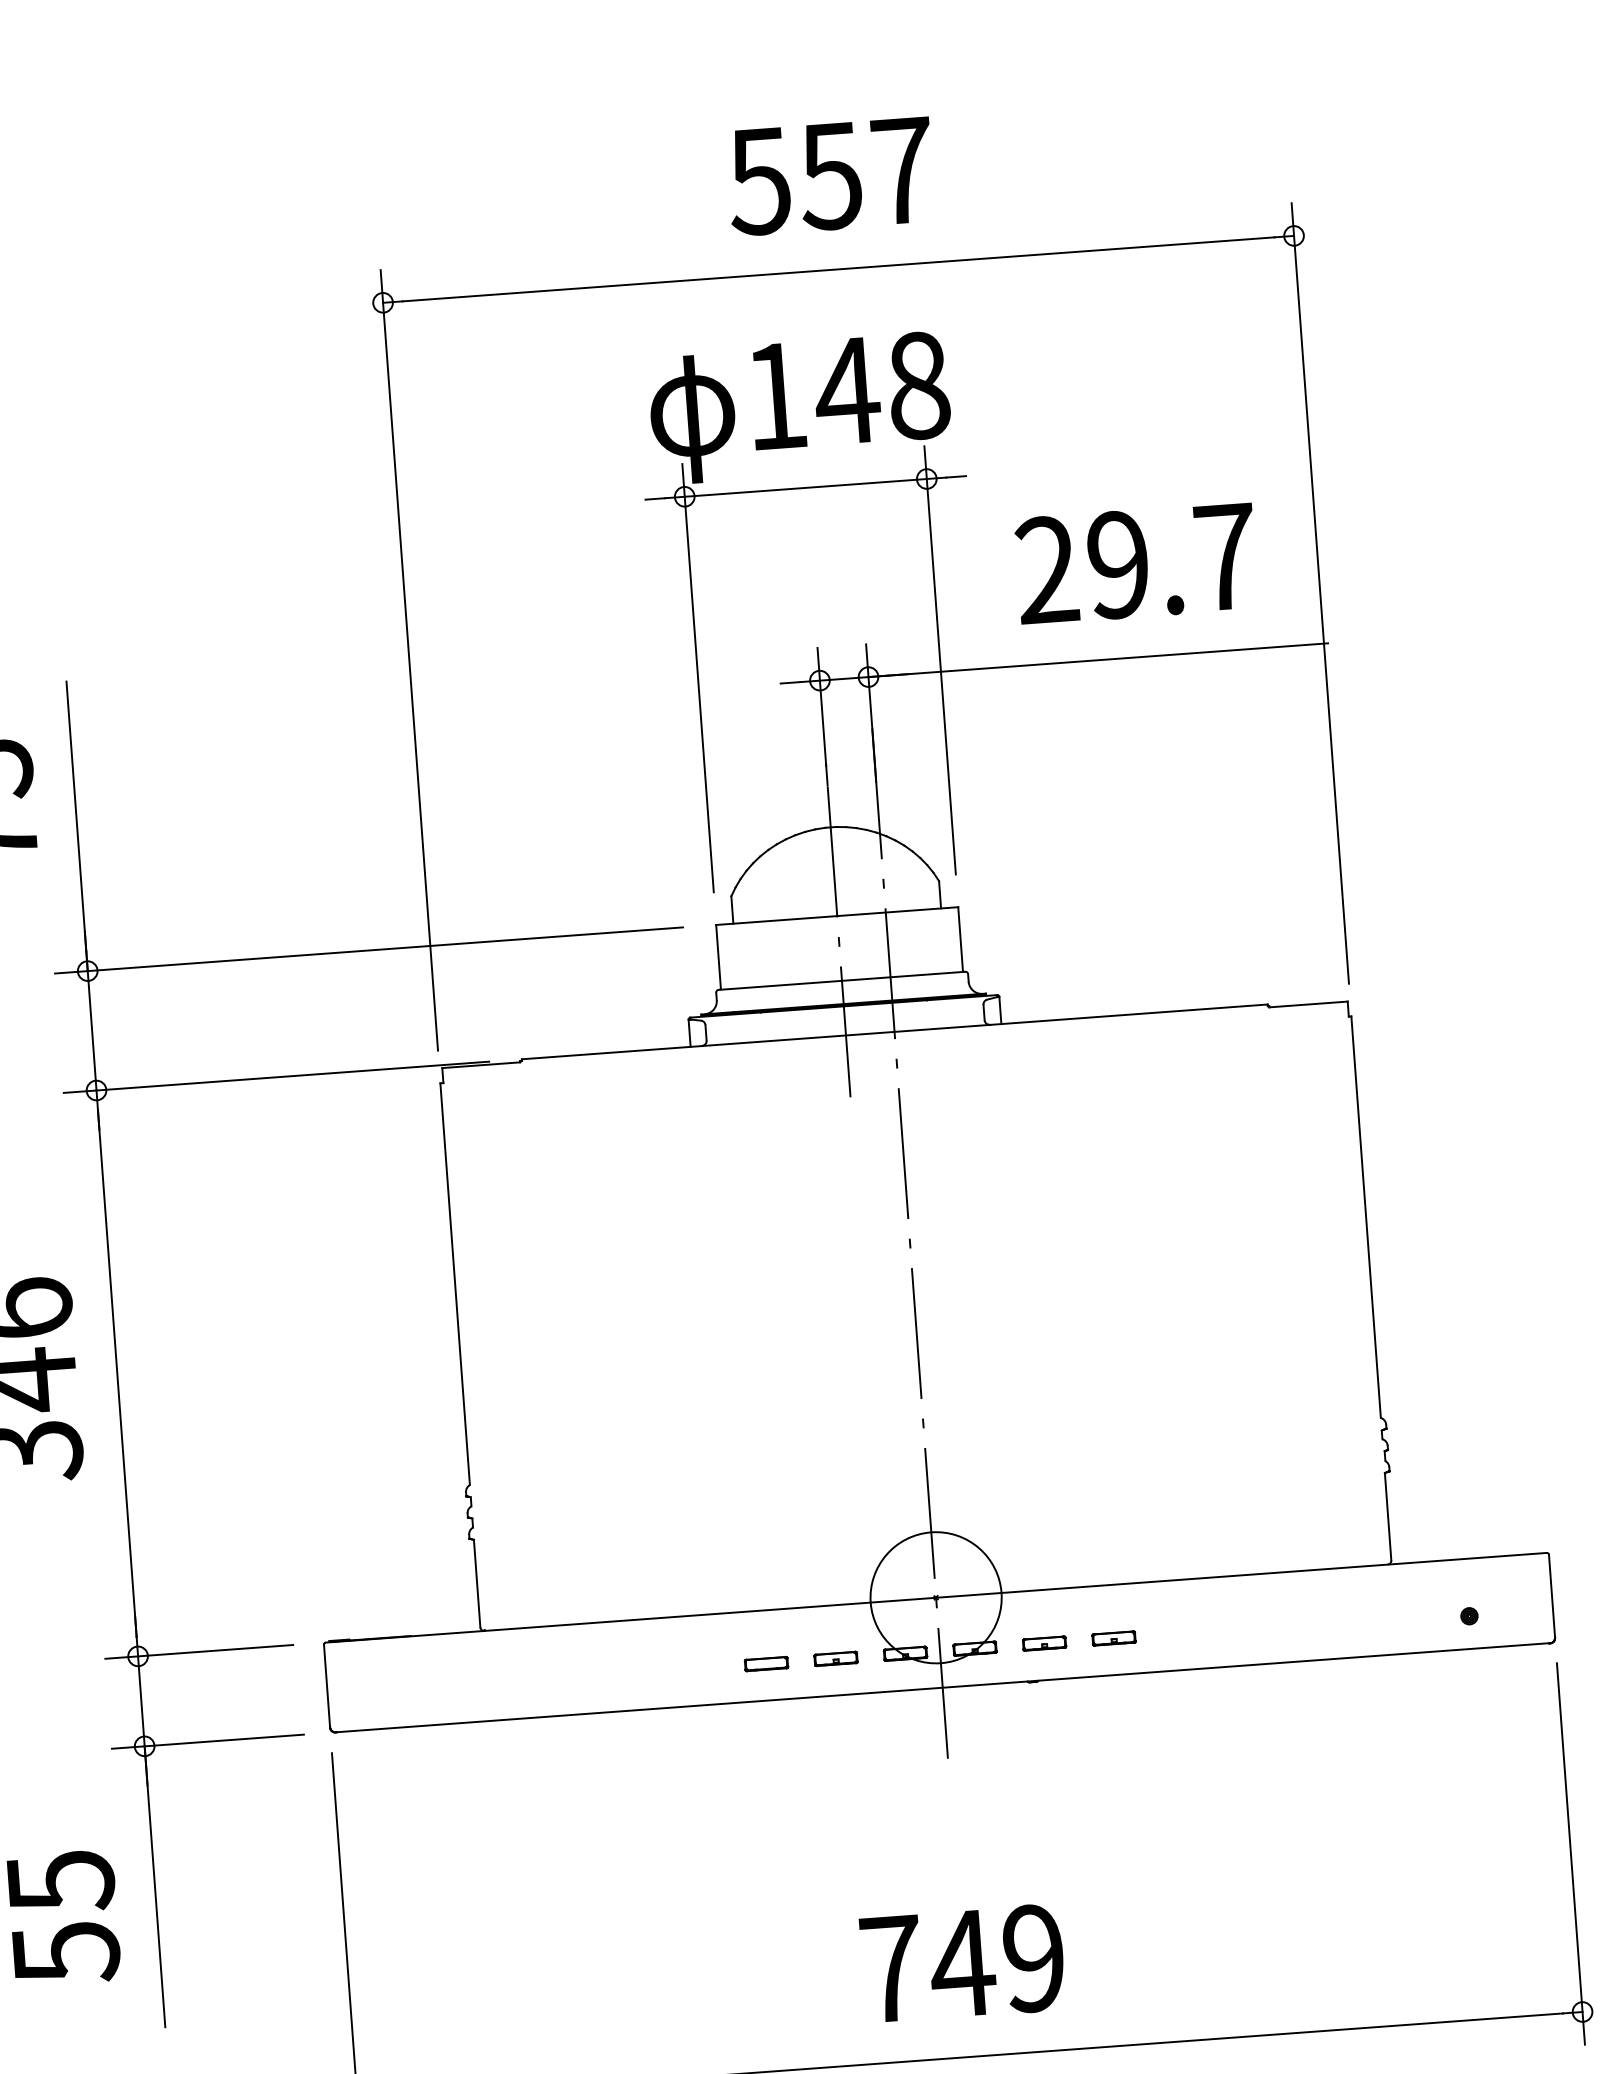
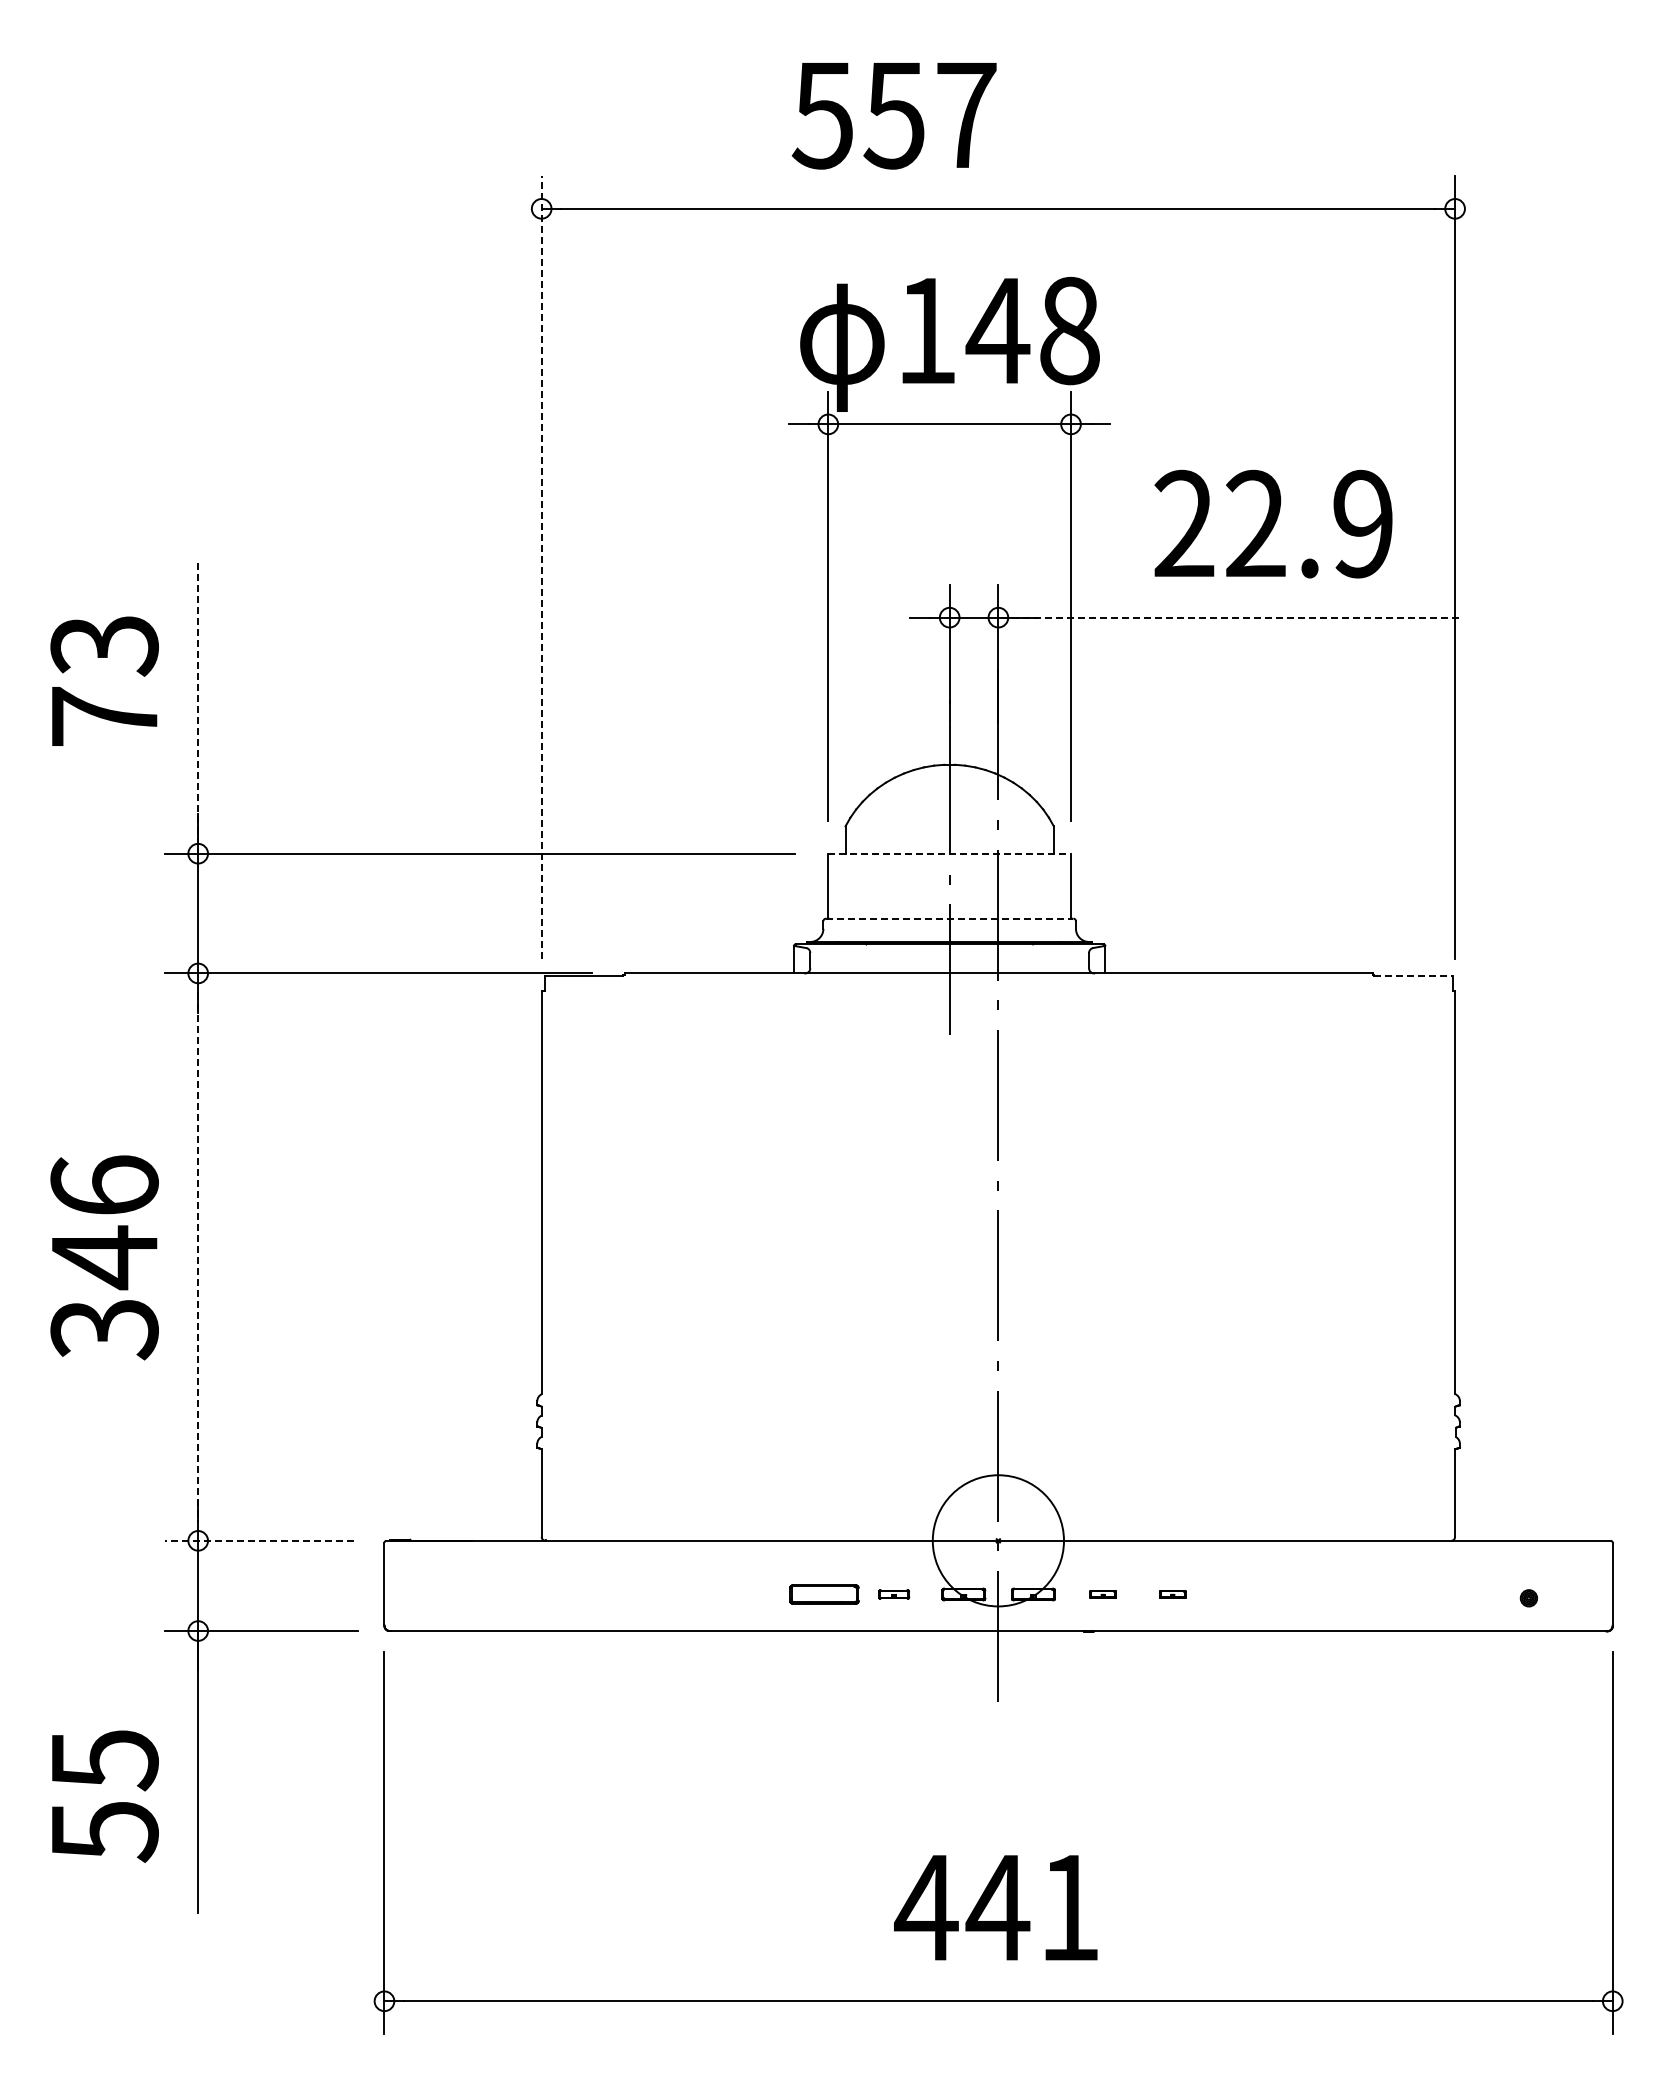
text: (829, 177) -> (893, 116), moved
text: (1171, 560) -> (1309, 523), 29.7 -> 22.9
line: (409, 659) -> (541, 566), solid -> dashed
line: (1097, 660) -> (1228, 617), solid -> dashed
line: (77, 827) -> (198, 709), solid -> dashed
line: (838, 915) -> (950, 853), solid -> dashed
line: (841, 980) -> (949, 918), solid -> dashed
line: (1308, 1004) -> (1413, 976), solid -> dashed
line: (117, 1373) -> (198, 1257), solid -> dashed
part: (1113, 1638) -> (1172, 1594), size x0.6
part: (1043, 1643) -> (1102, 1594), size x0.6
line: (199, 1651) -> (259, 1540), solid -> dashed
part: (835, 1658) -> (893, 1594), size x0.7
part: (766, 1664) -> (824, 1594), size x1.6
text: (961, 1963) -> (996, 1907), 749 -> 441

